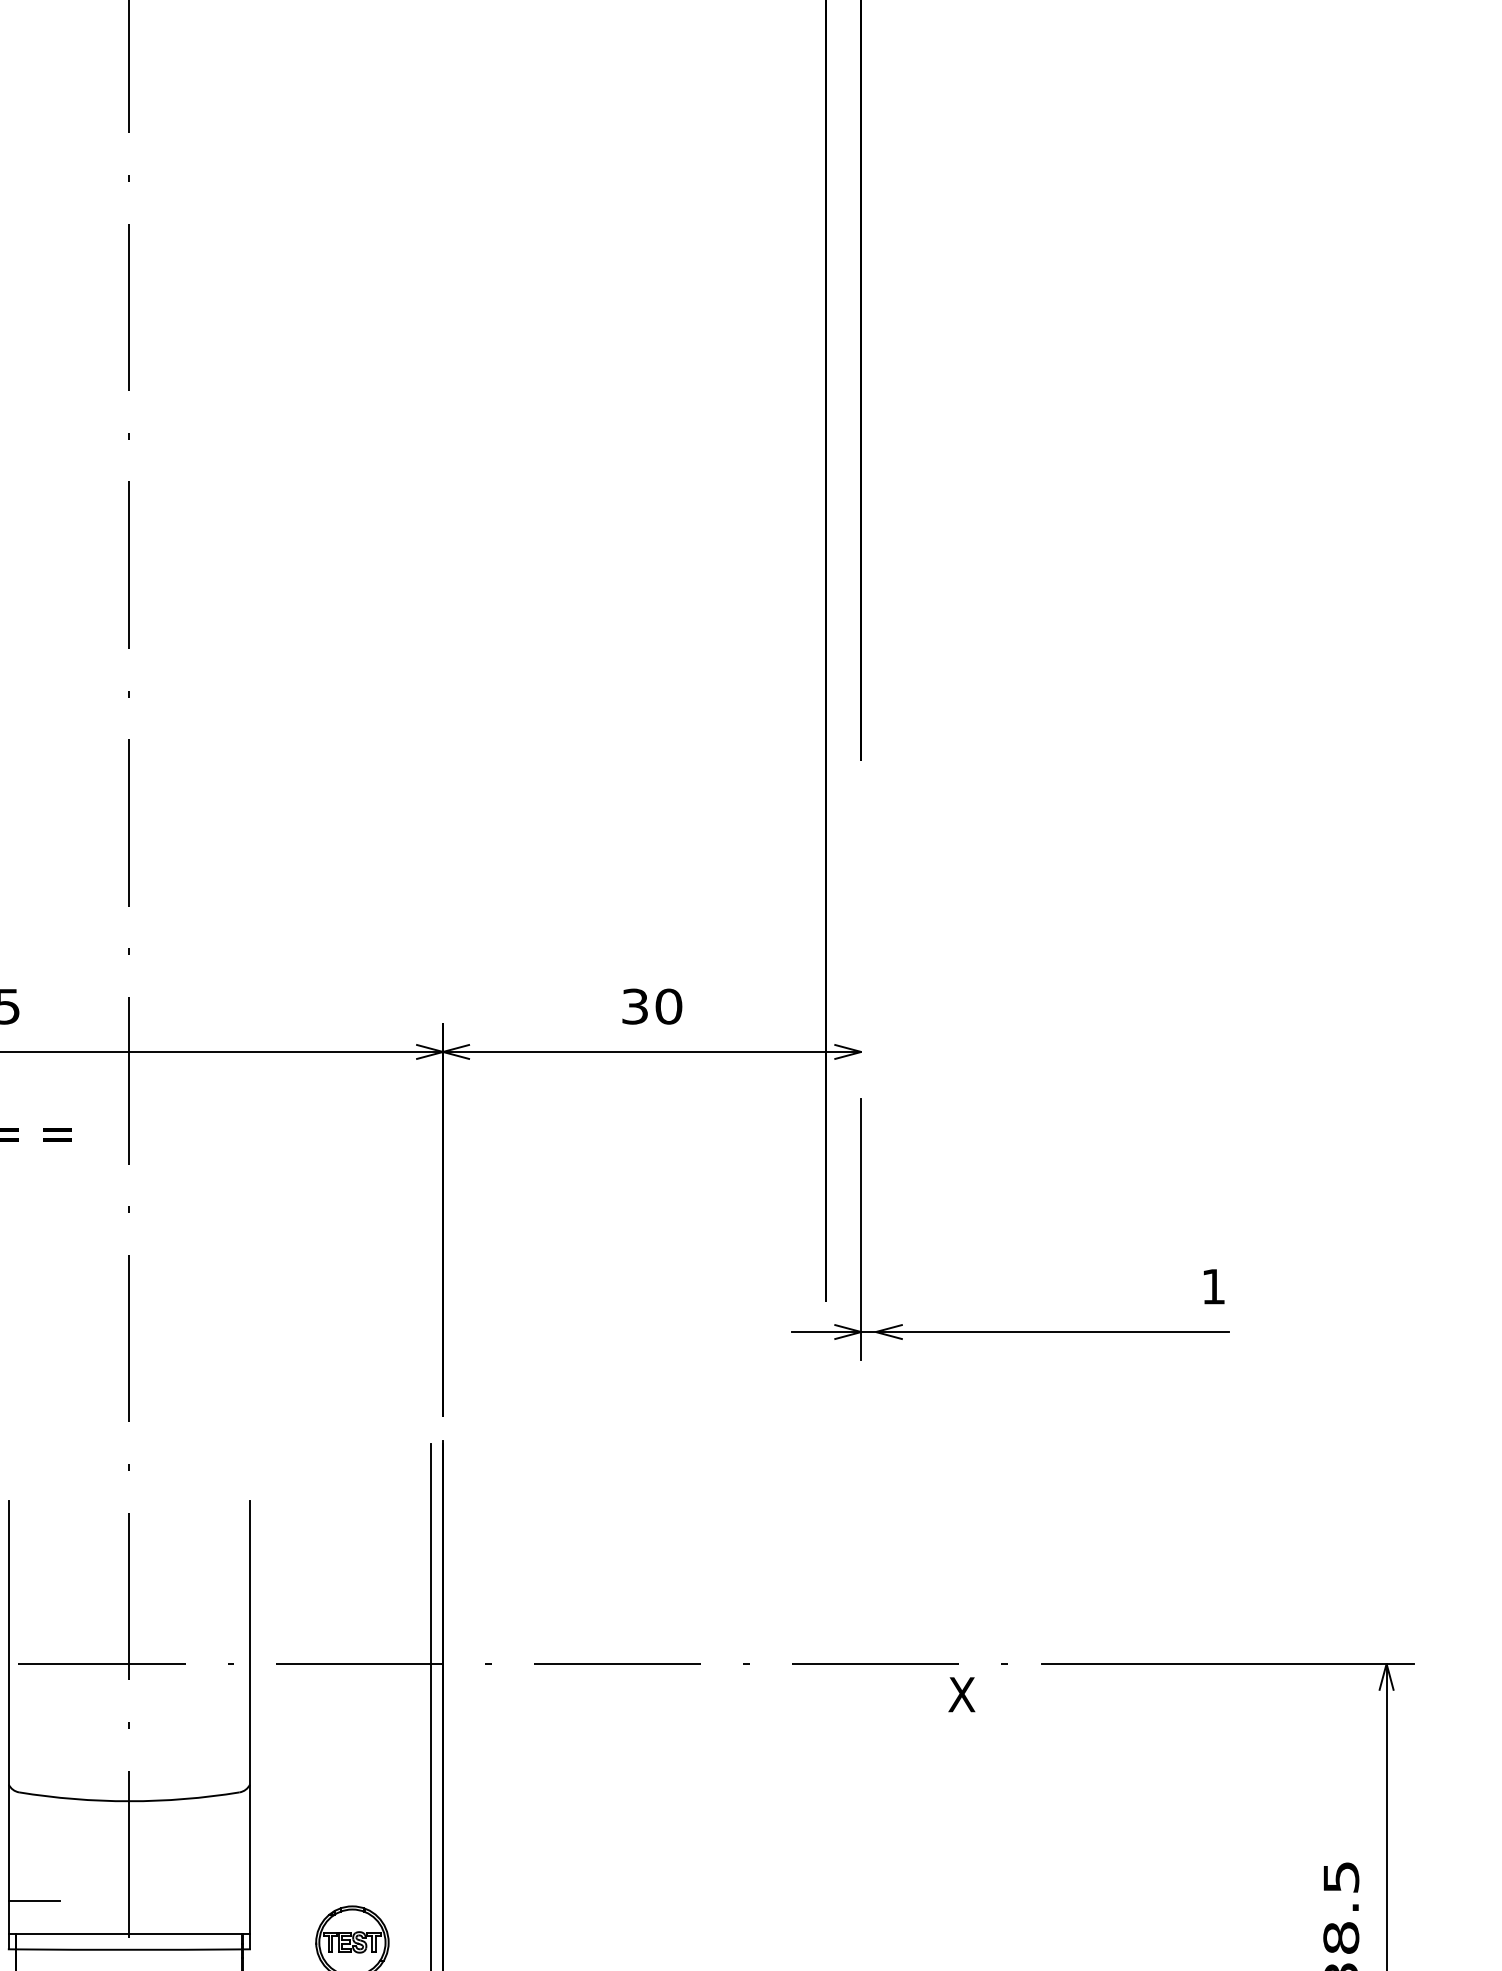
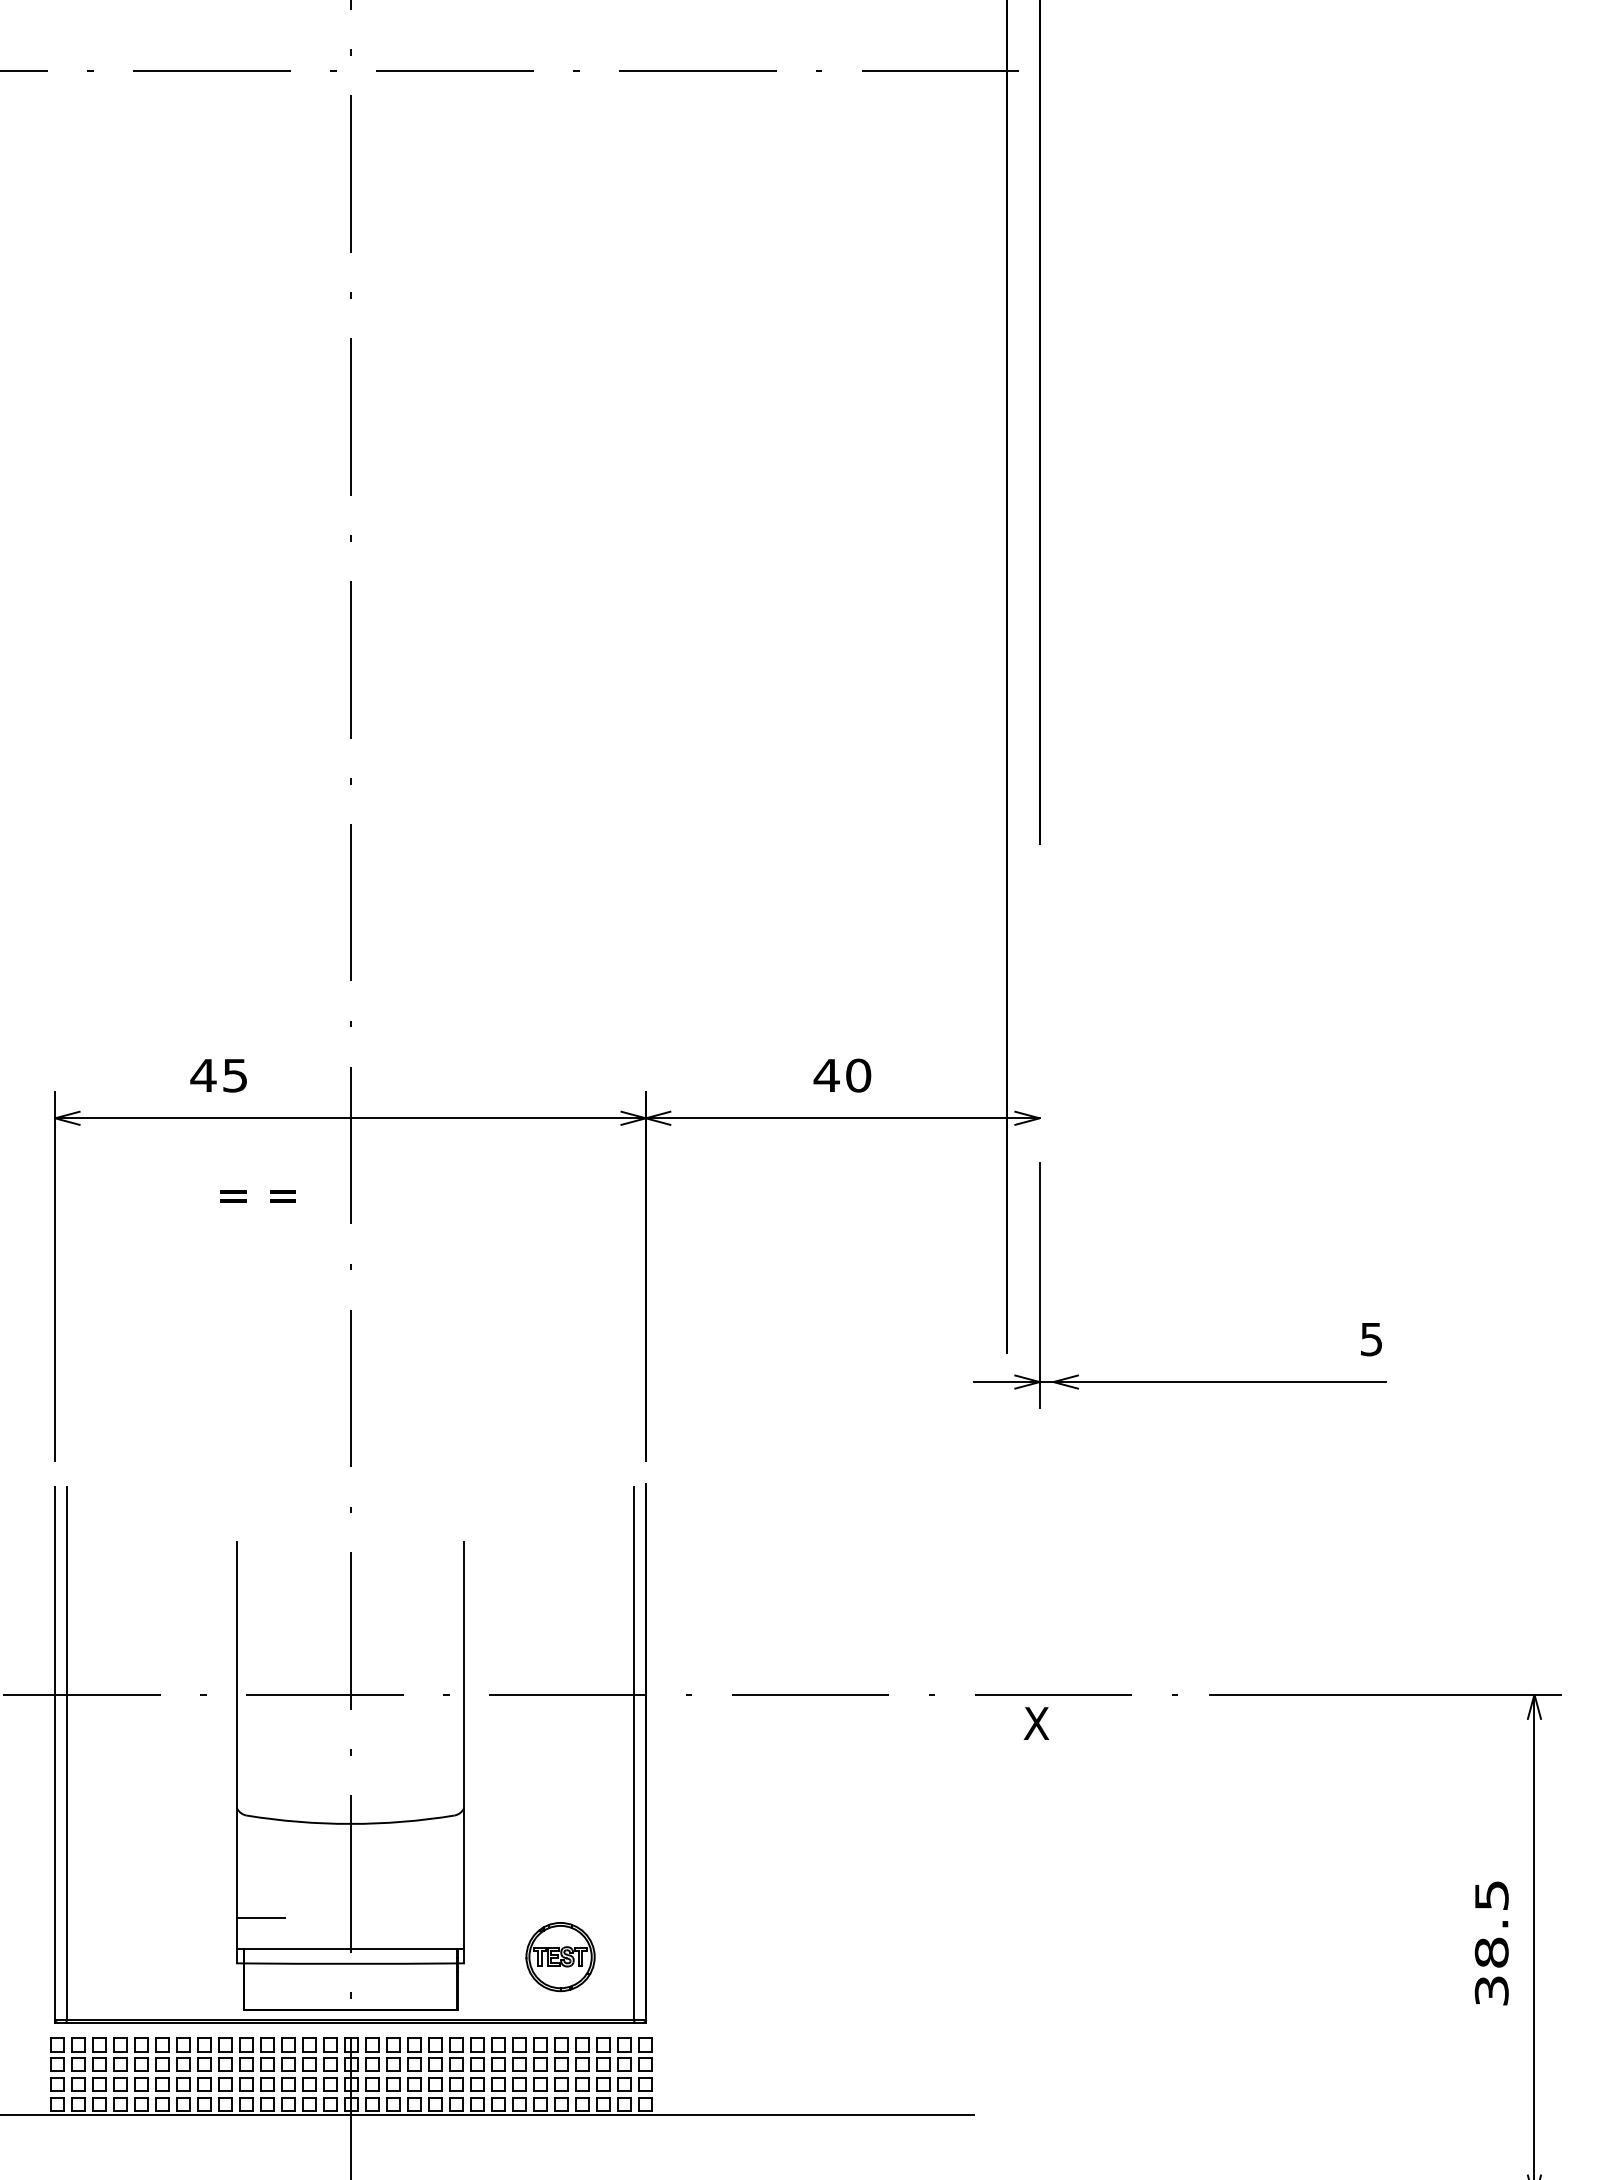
text: (634, 1006) -> (826, 1075), 30 -> 40
text: (1213, 1286) -> (1371, 1339), 1 -> 5
text: (961, 1694) -> (1036, 1723), moved

